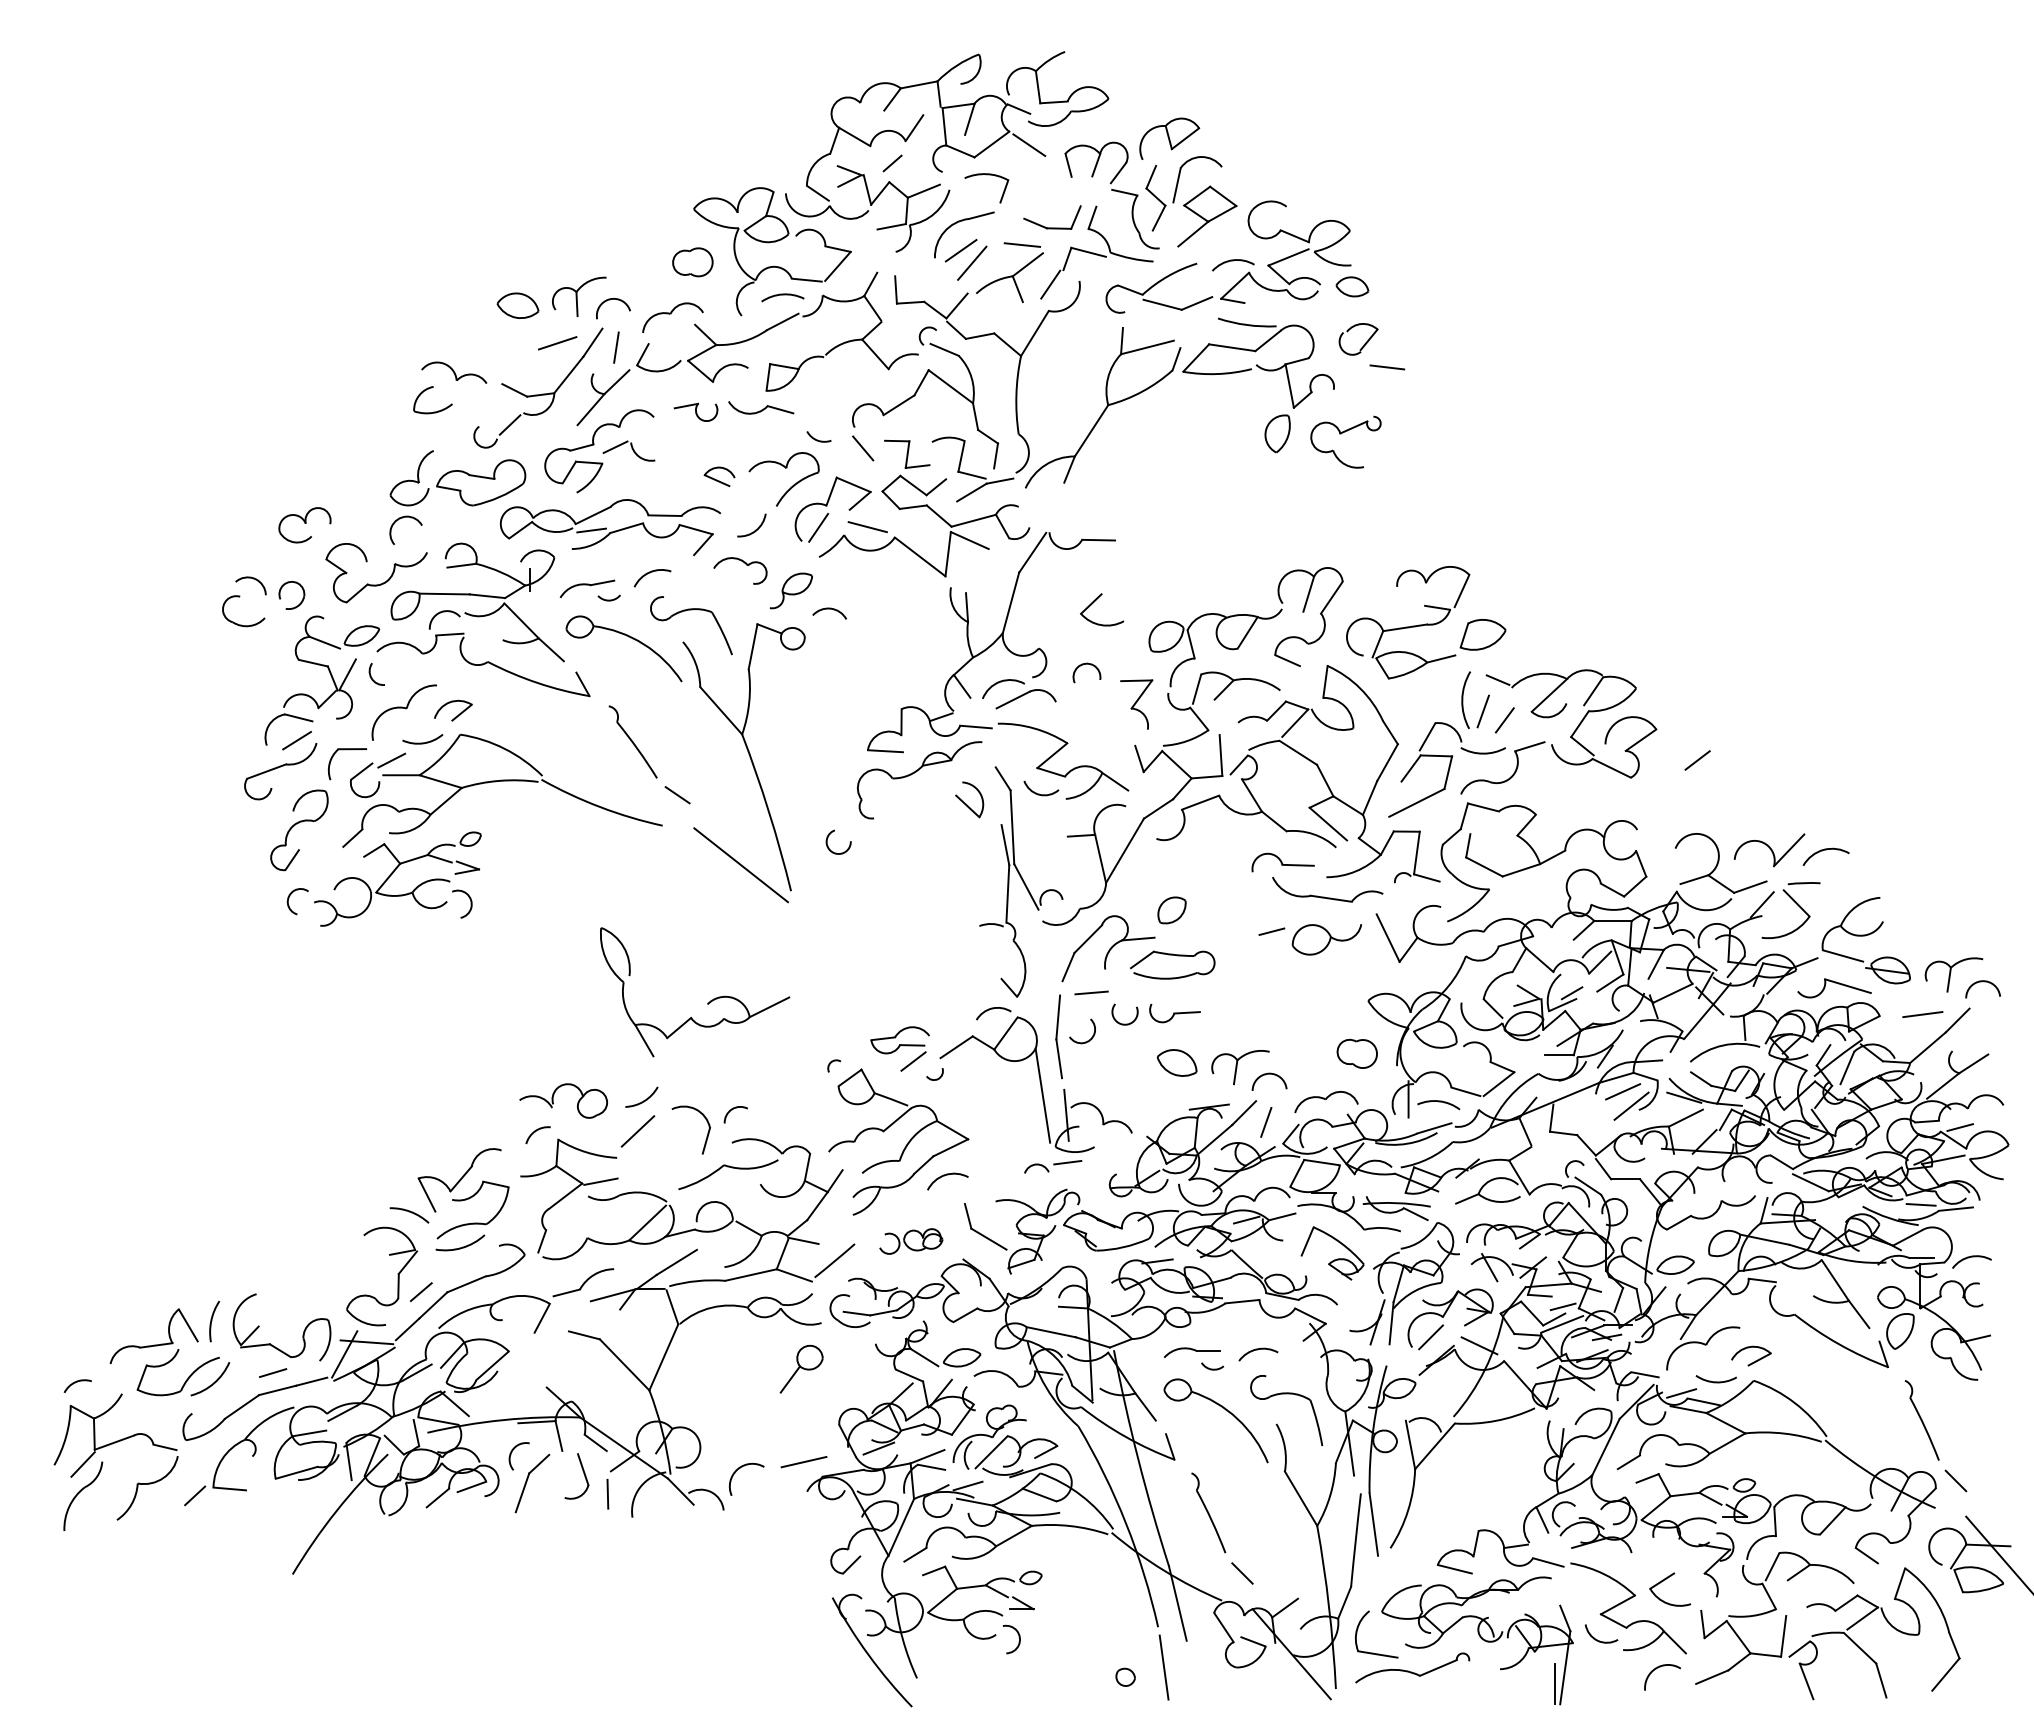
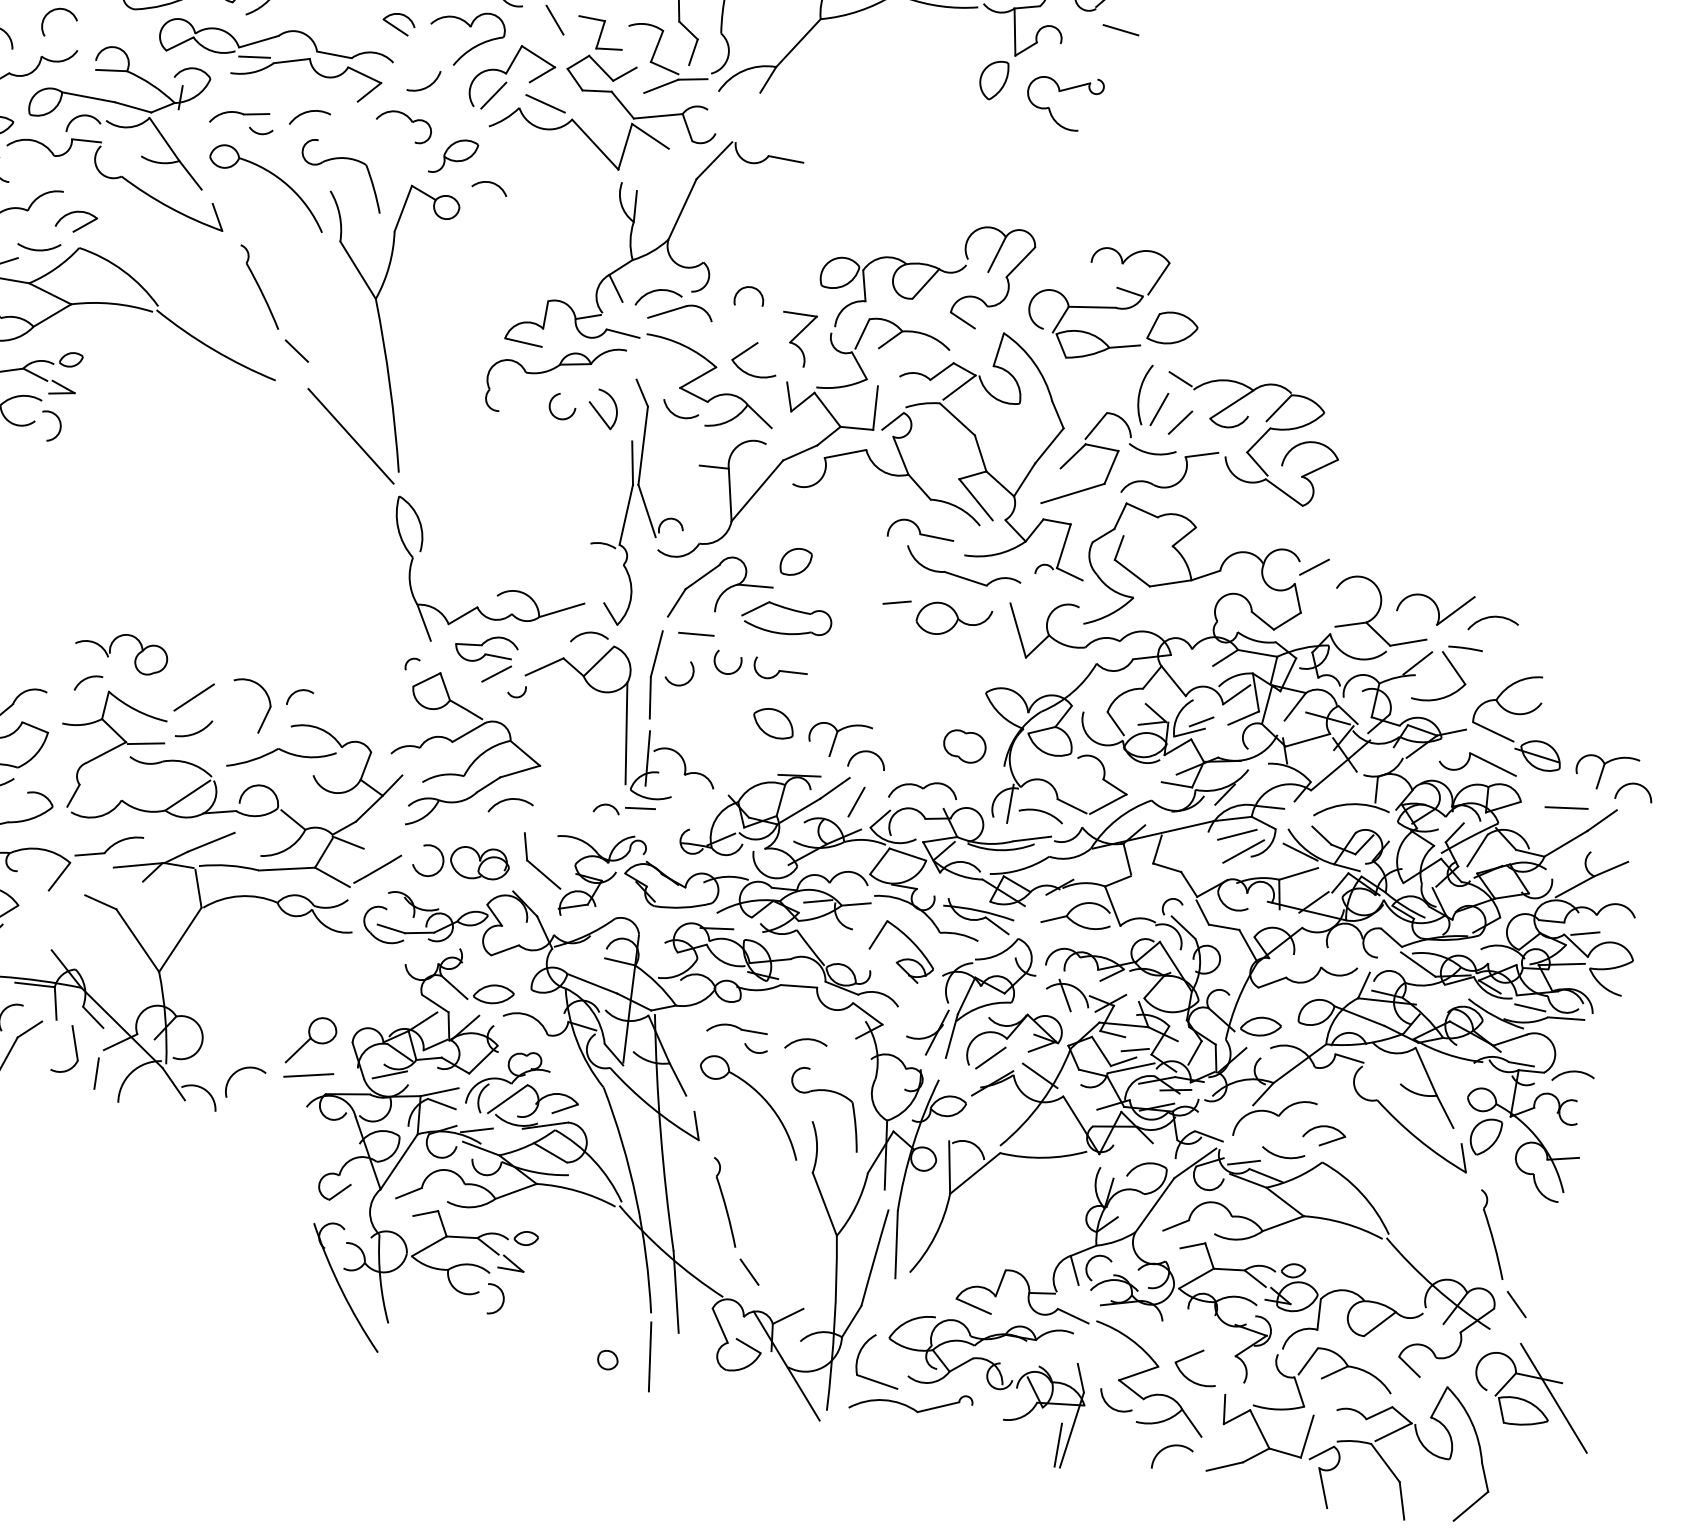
part: (1095, 601) -> (749, 349), moved
line: (1697, 760) -> (1314, 567), moved
arc: (833, 832) -> (558, 395), moved
part: (707, 1003) -> (497, 595), moved
arc: (644, 1099) -> (196, 731), moved
part: (911, 1241) -> (461, 862), size x1.43
part: (801, 1368) -> (312, 1040), moved

